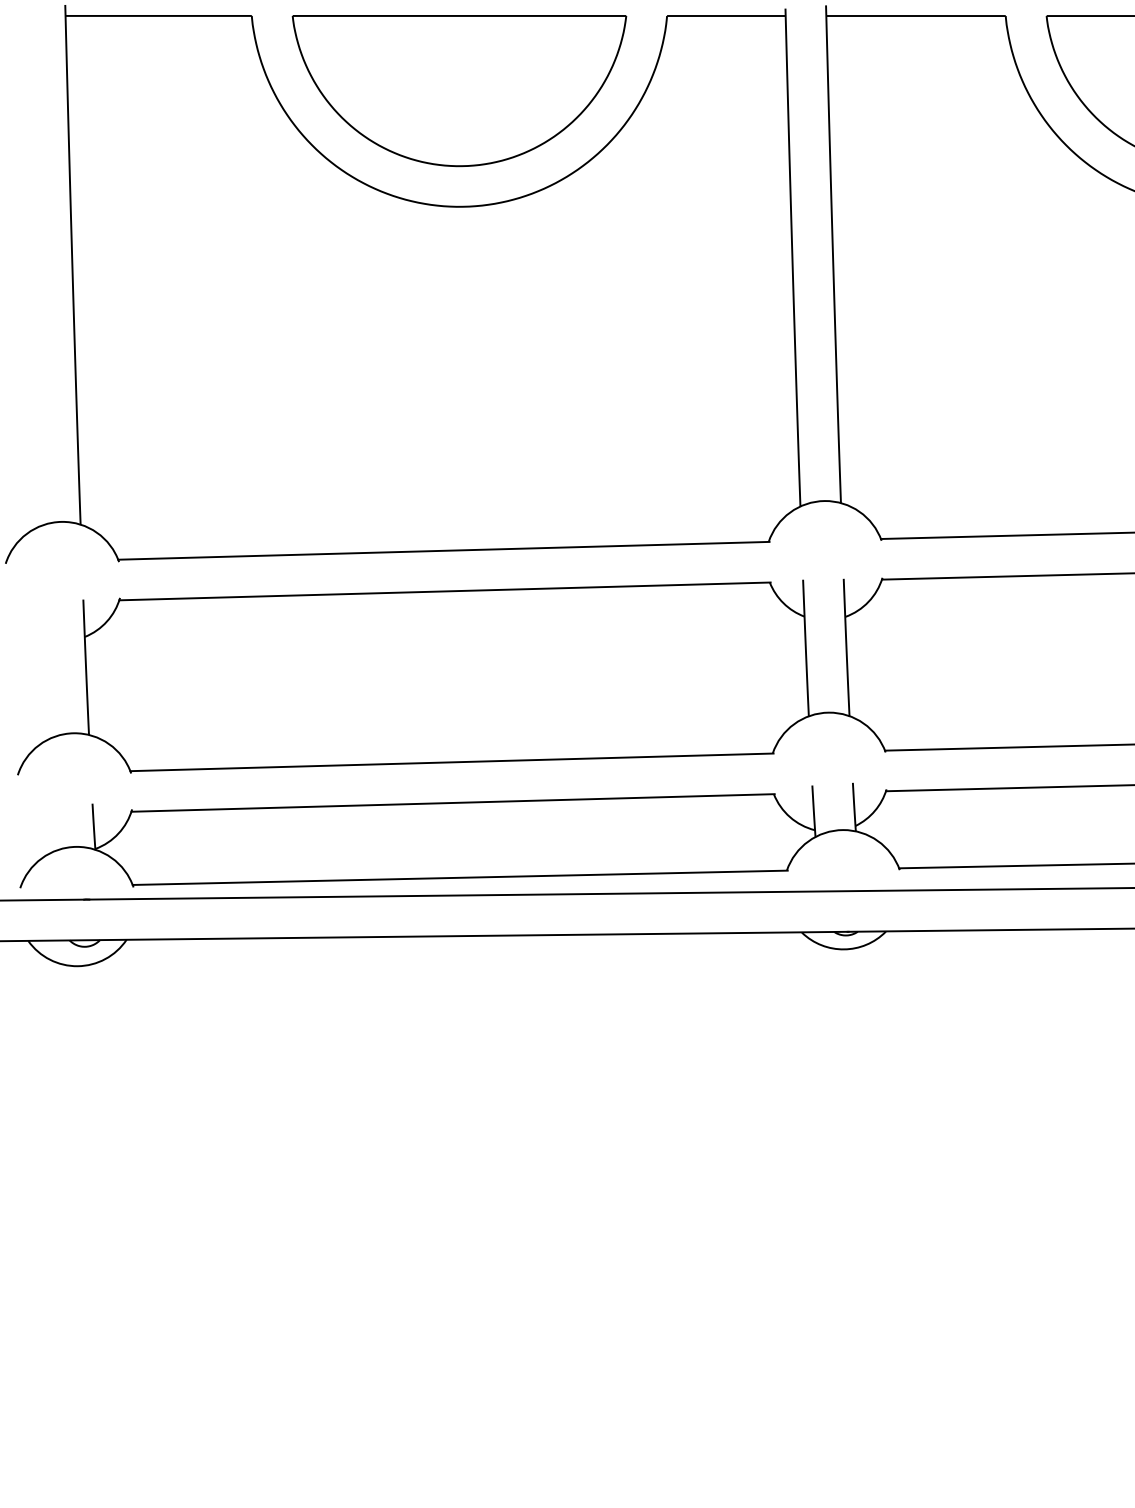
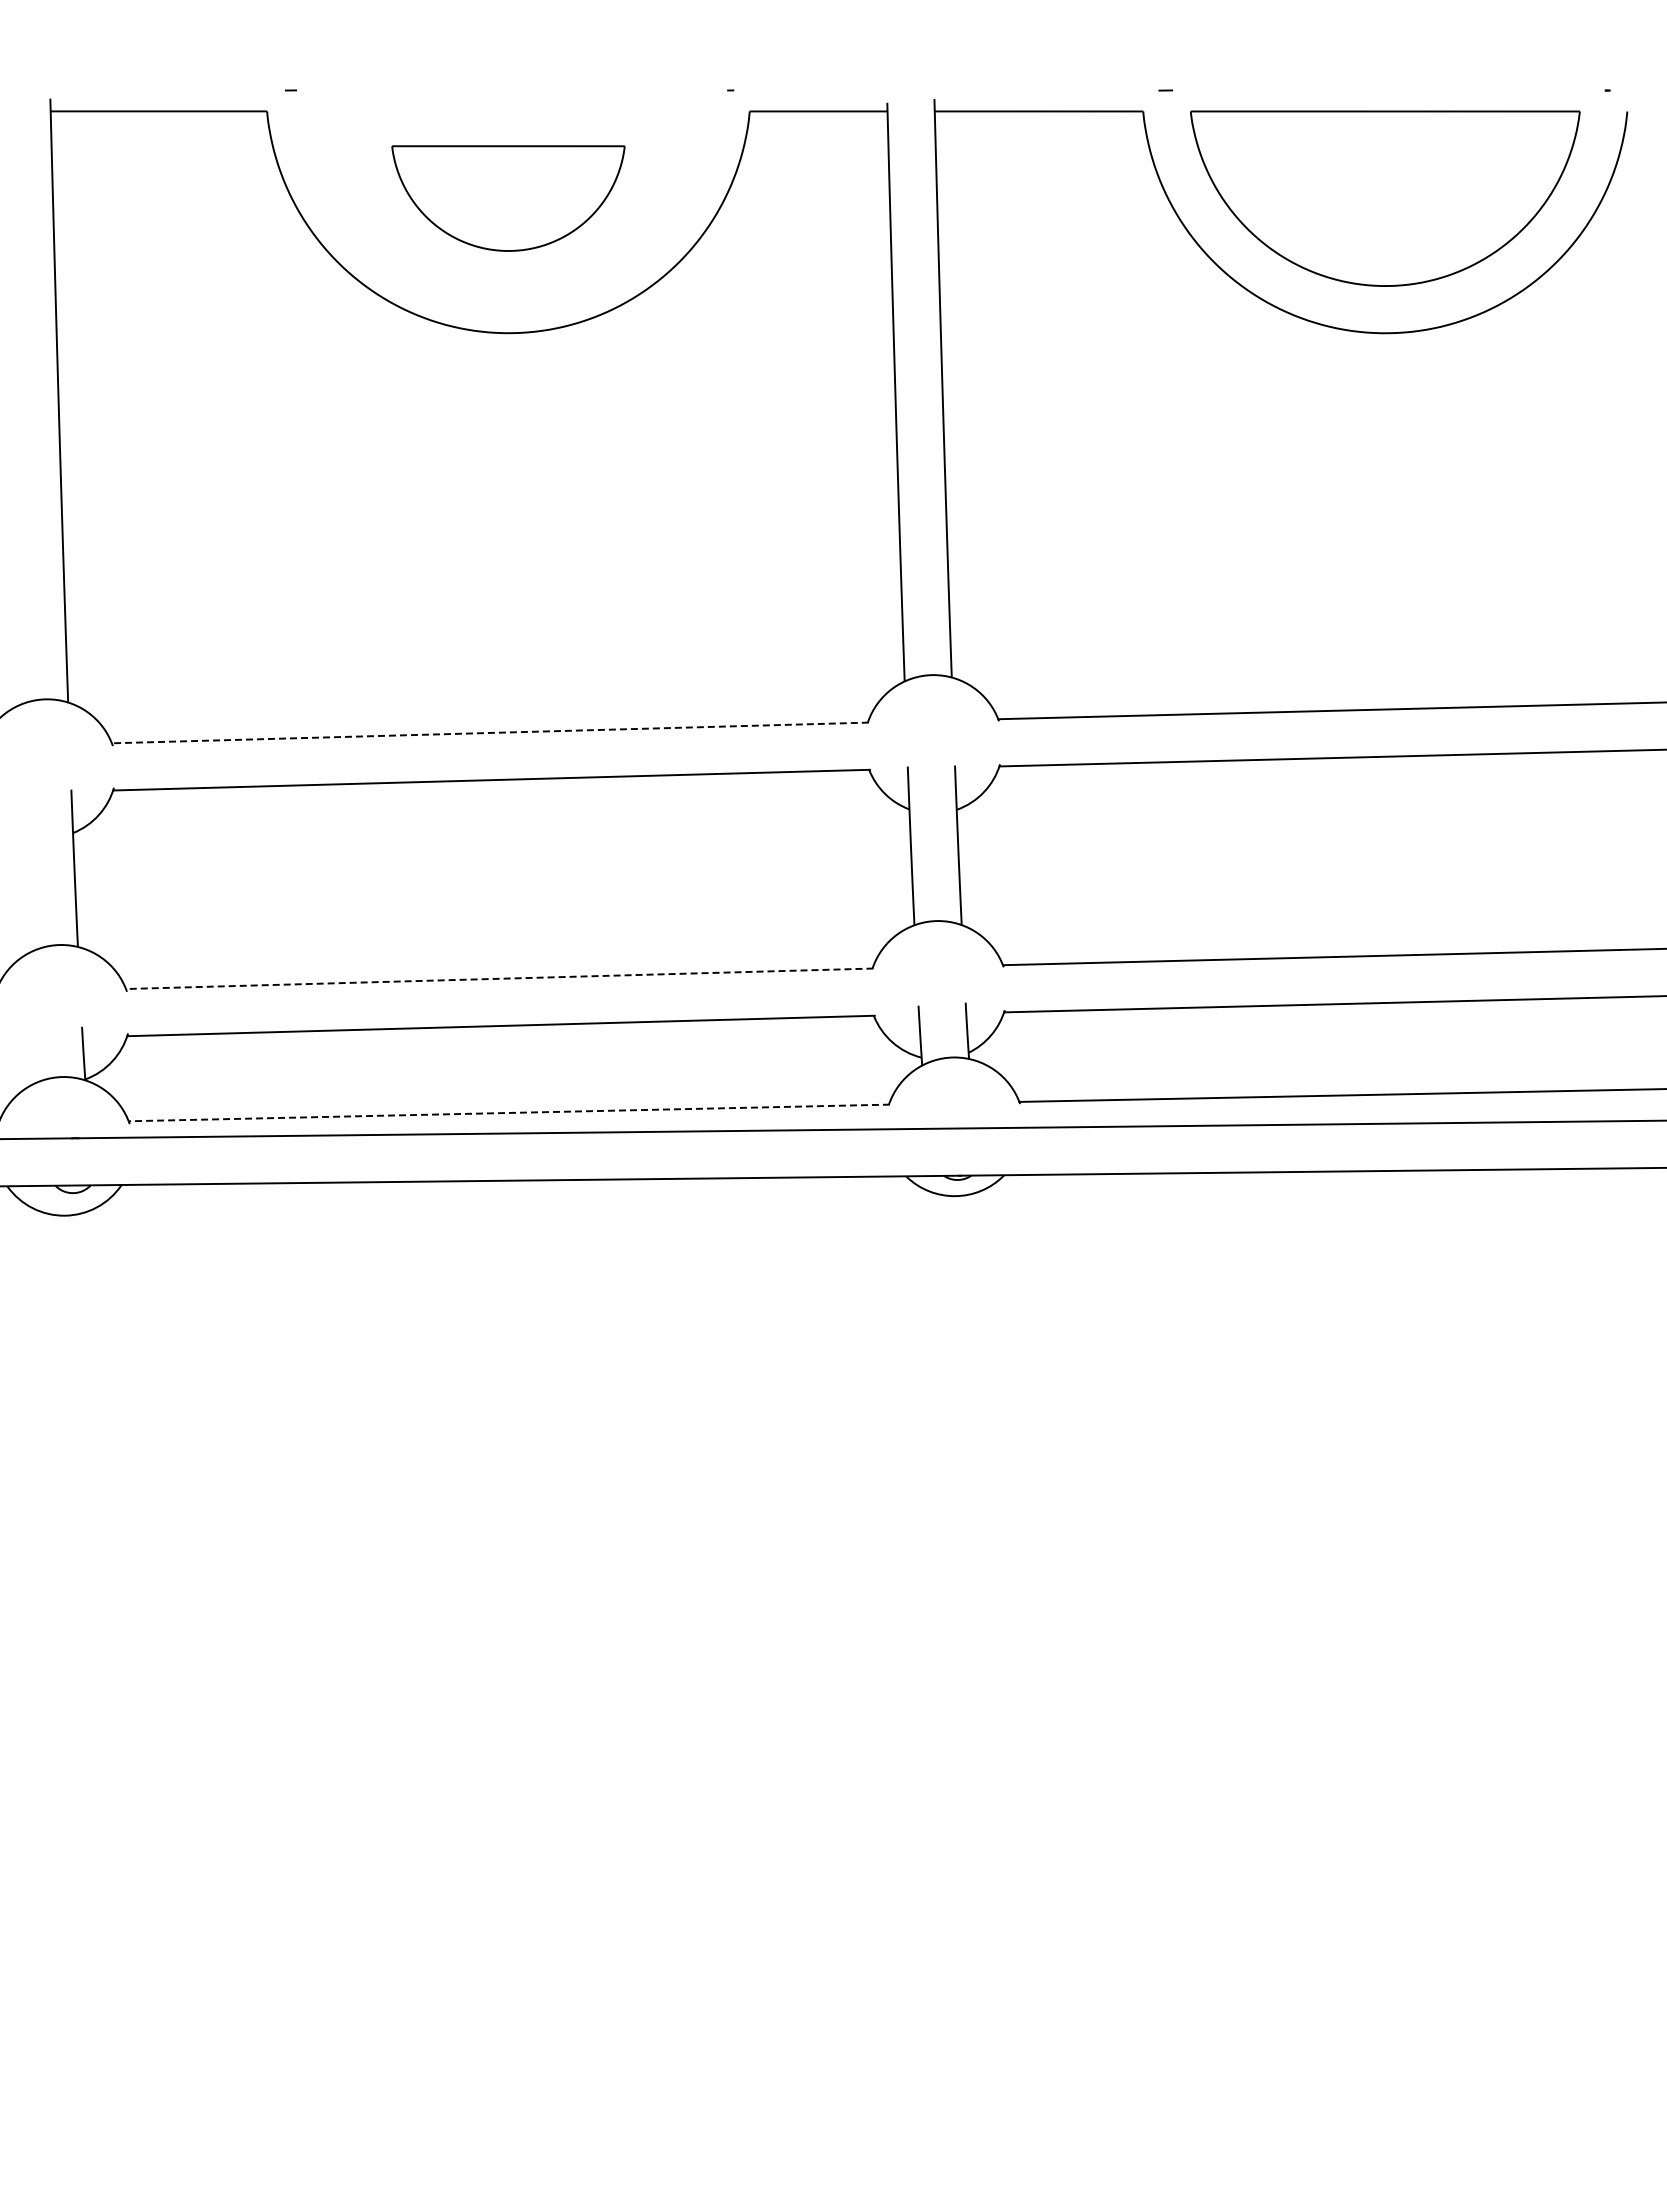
part: (459, 90) -> (508, 198), size x0.6
line: (444, 550) -> (490, 732), solid -> dashed
line: (451, 762) -> (499, 978), solid -> dashed
line: (460, 877) -> (509, 1112), solid -> dashed

